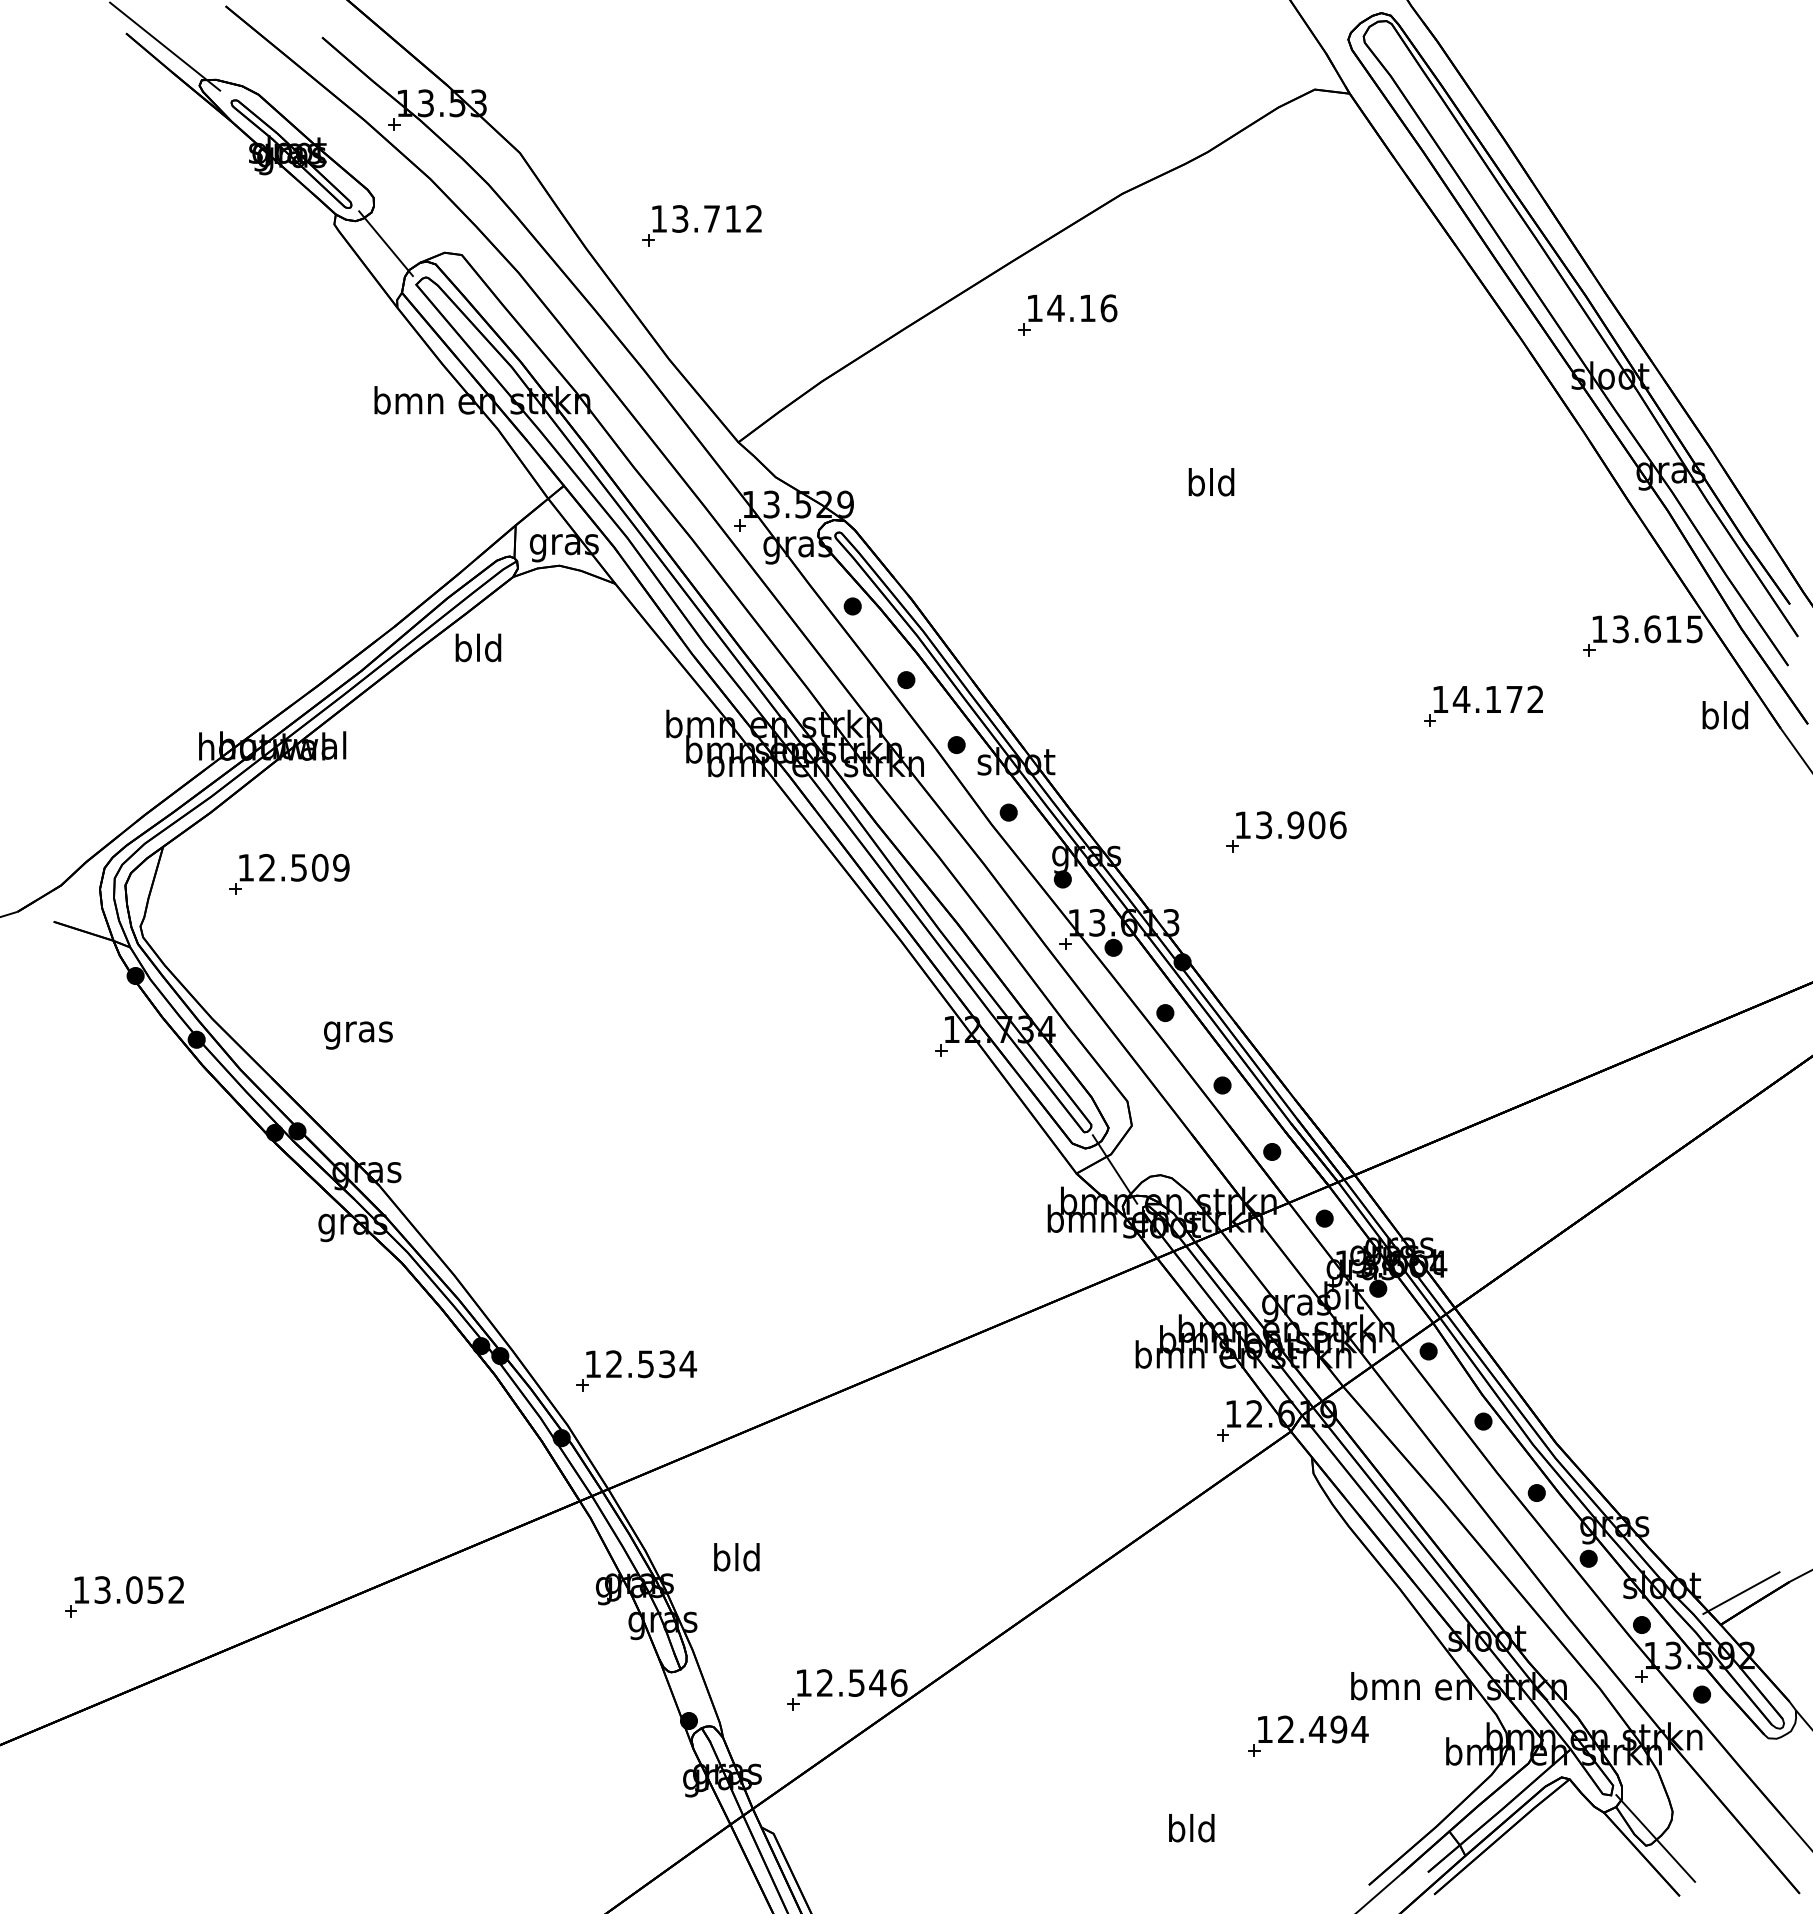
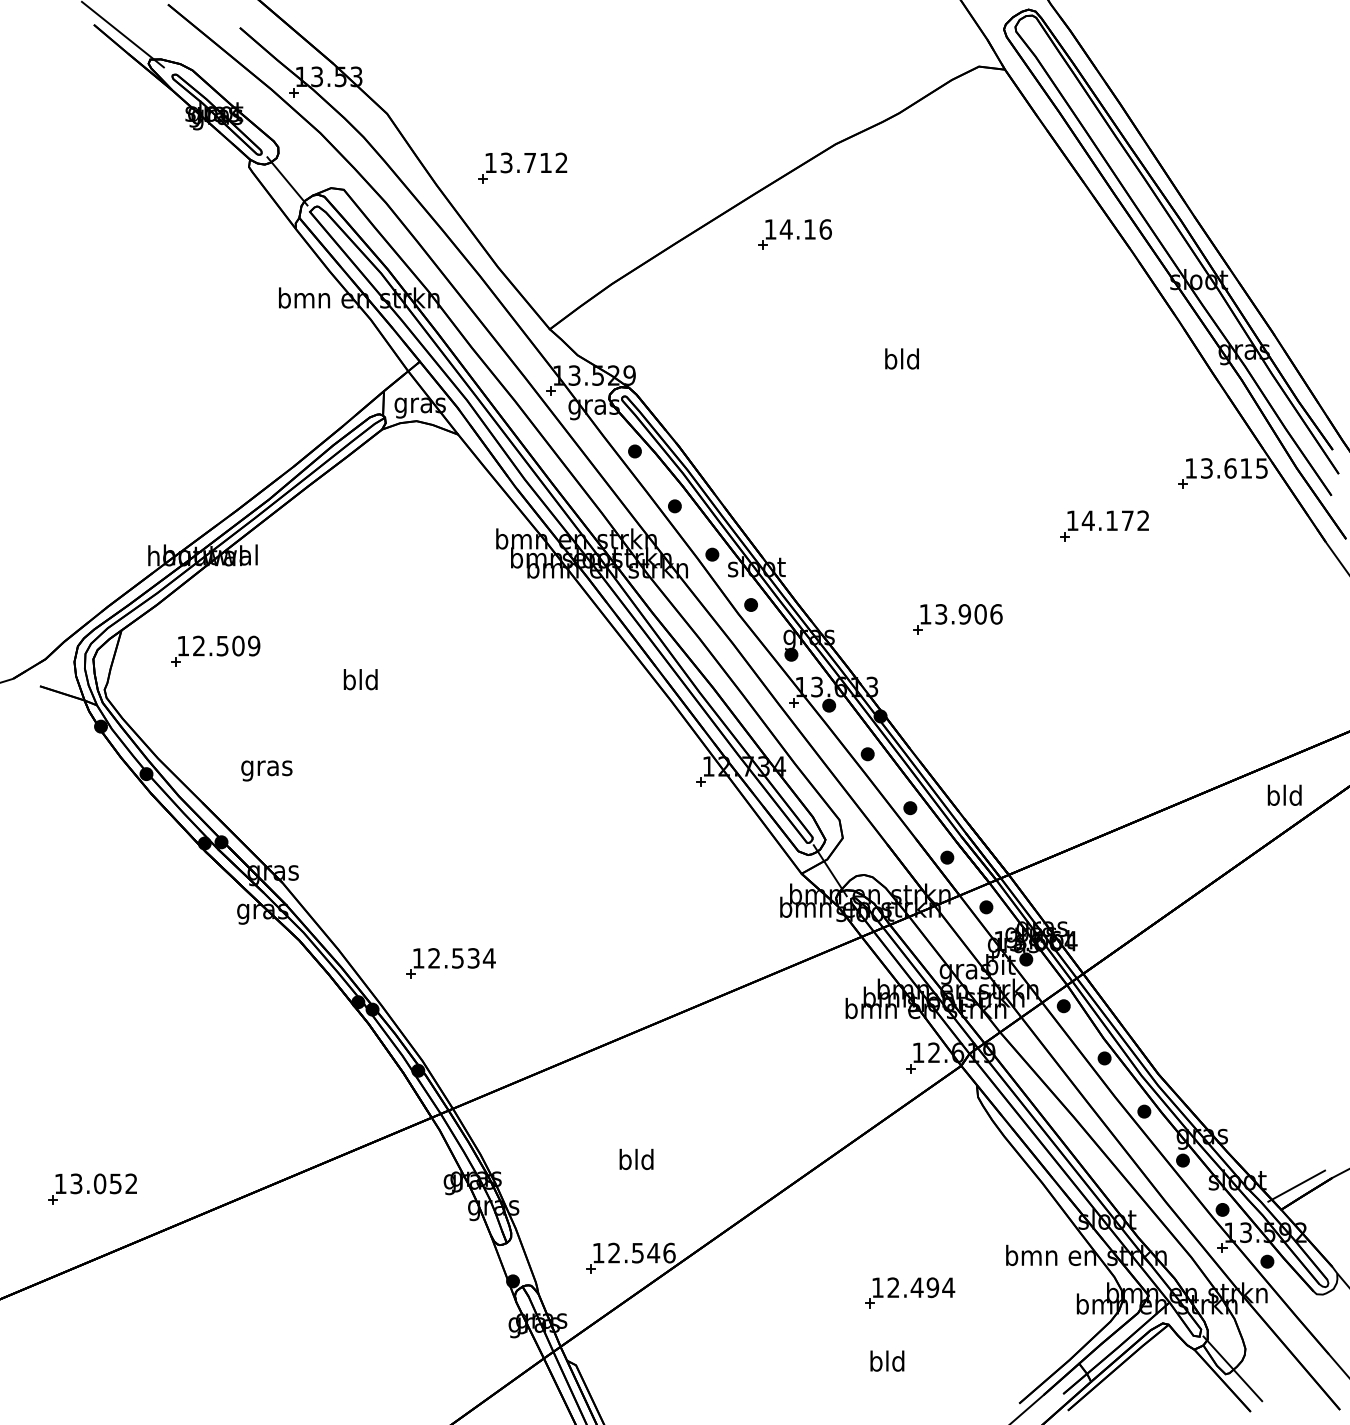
text: (478, 647) -> (360, 679), moved
text: (1724, 715) -> (1284, 795), moved
part: (636, 1370) -> (450, 963), moved
text: (736, 1557) -> (636, 1159), moved
part: (1308, 1735) -> (910, 1292), moved

